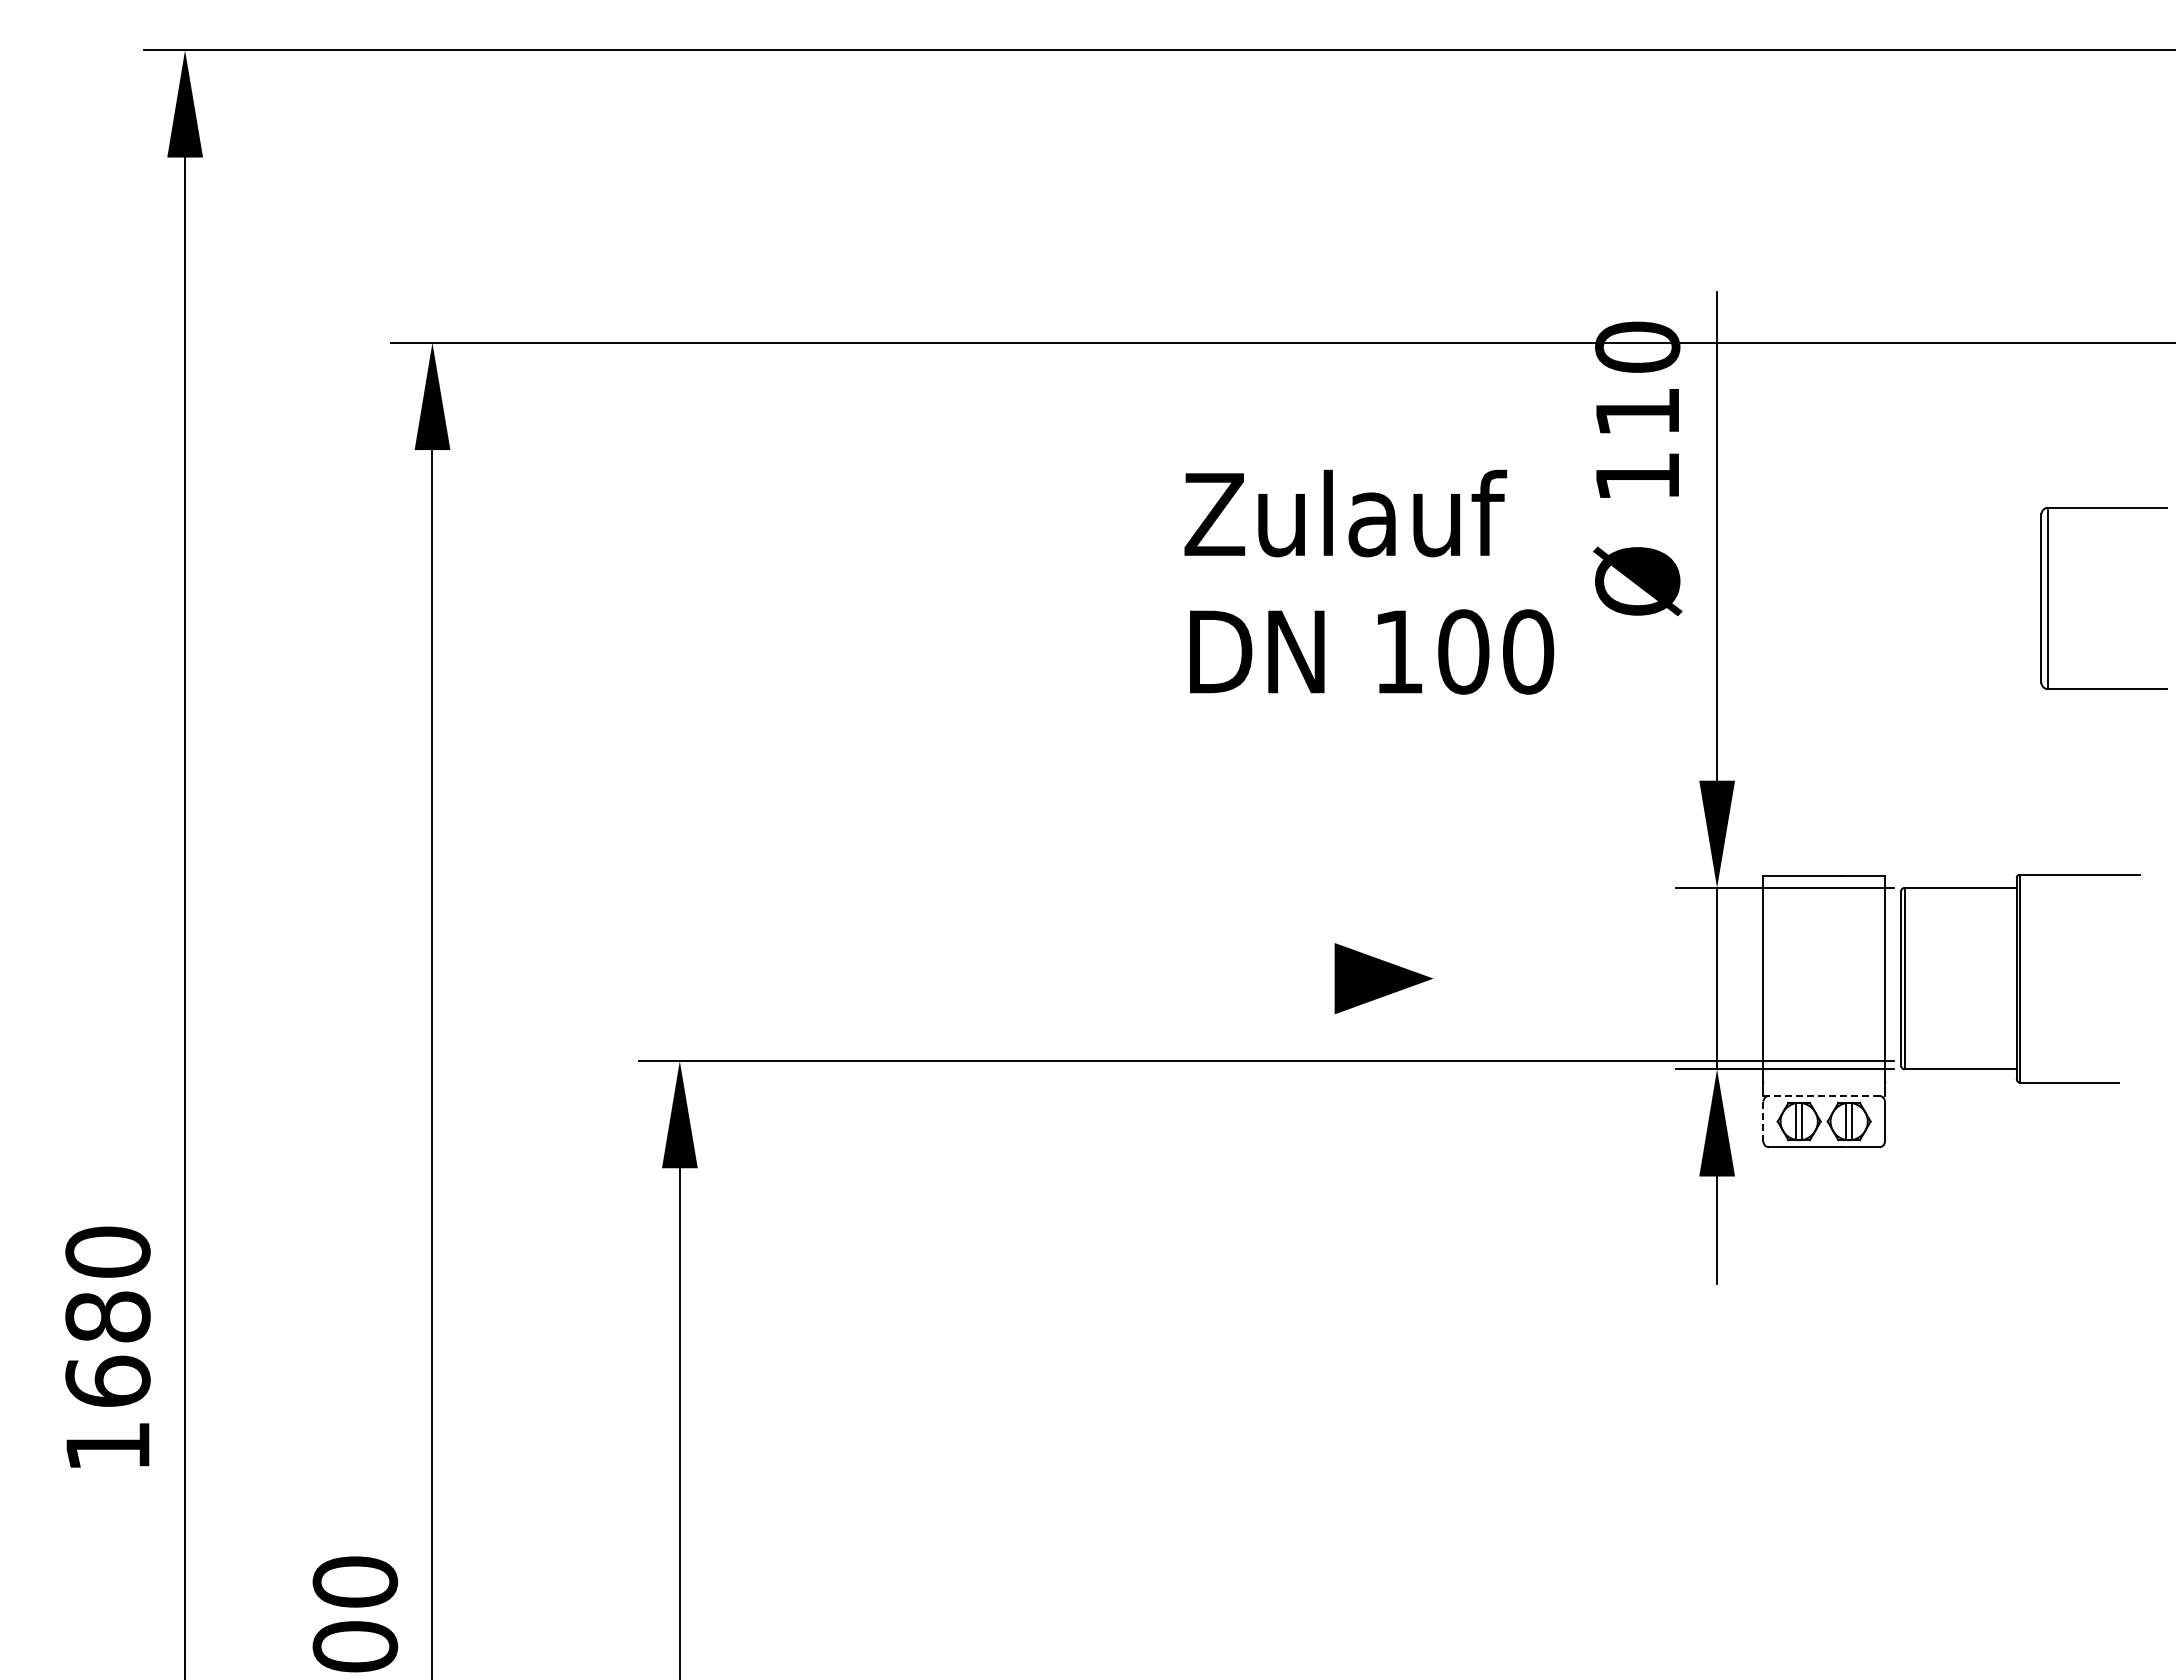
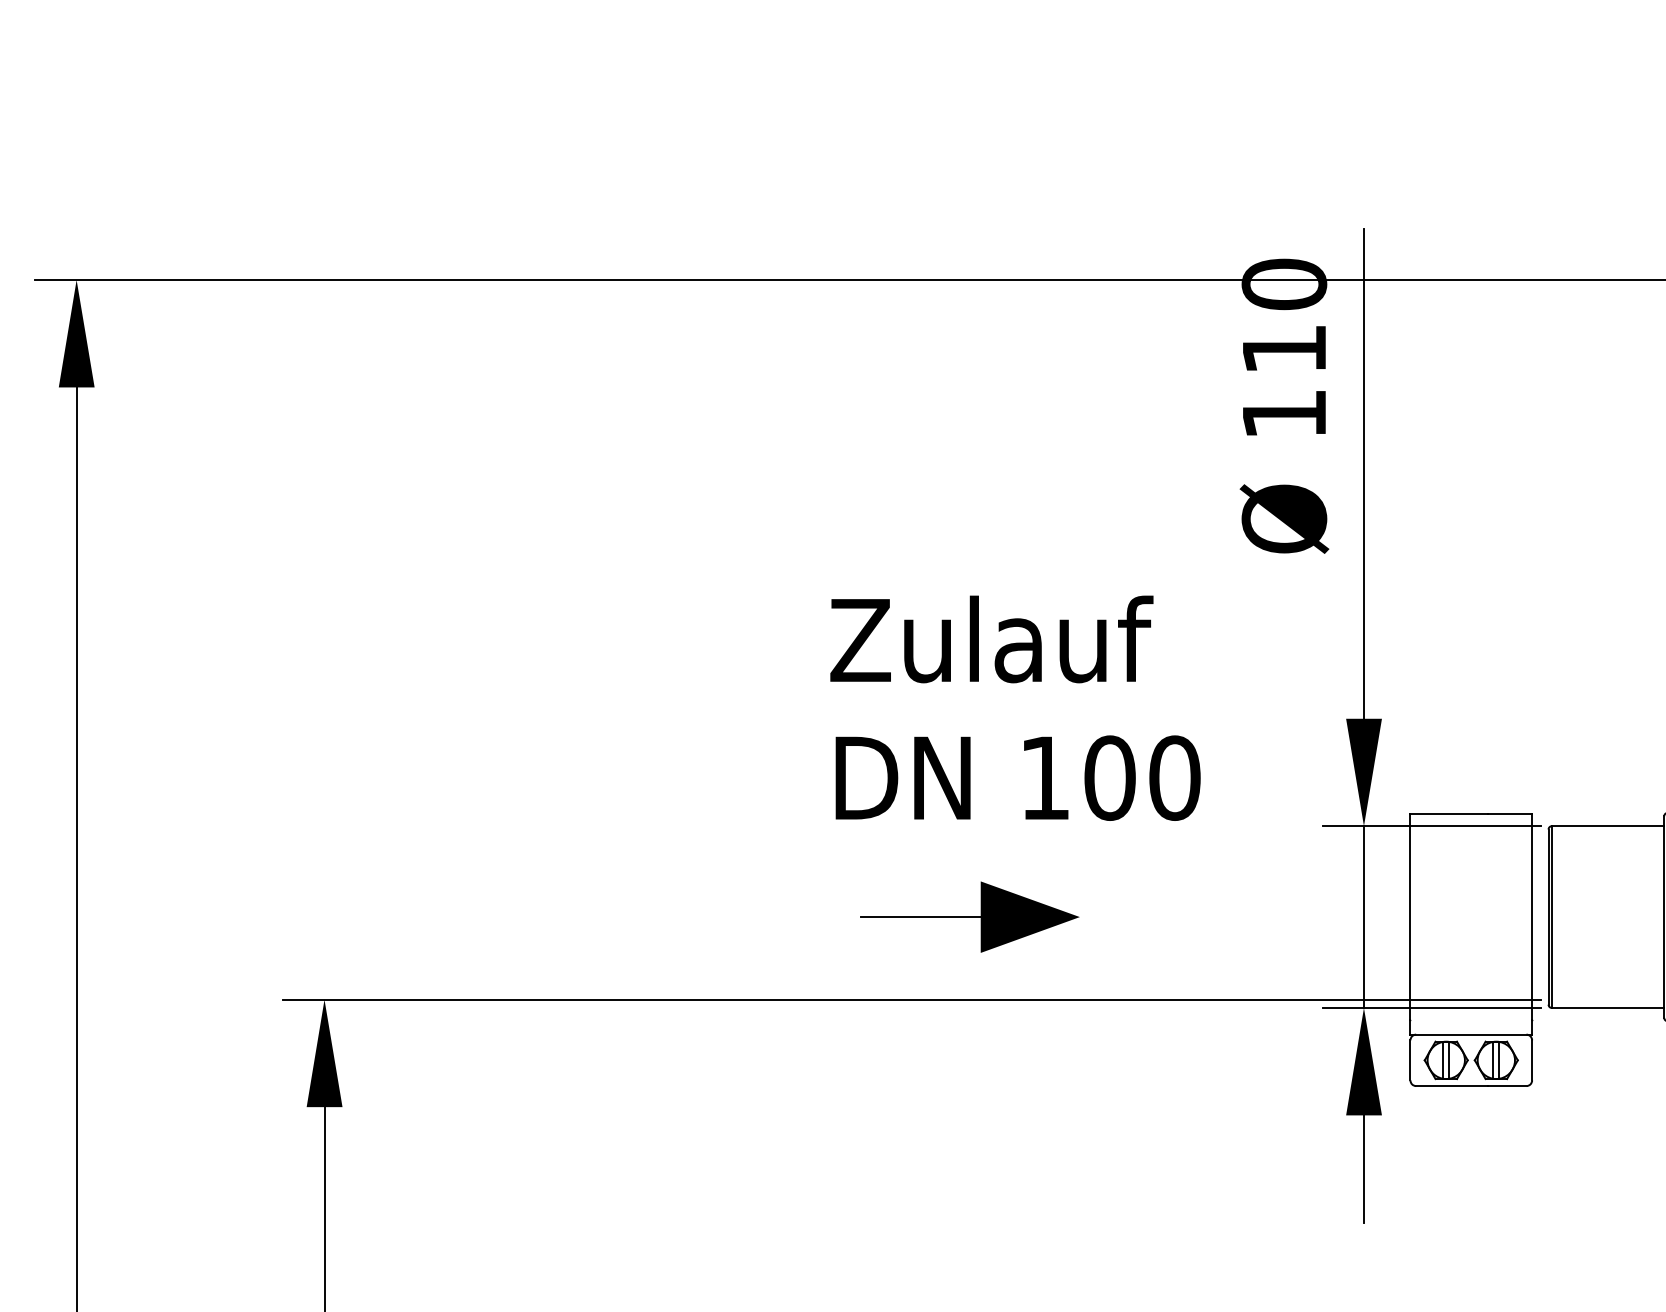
text: (1369, 581) -> (1015, 707), moved
line: (1274, 978) -> (920, 916), added
line: (1824, 1095) -> (1471, 1034), dashed -> solid
line: (1763, 1121) -> (1410, 1060), dashed -> solid

